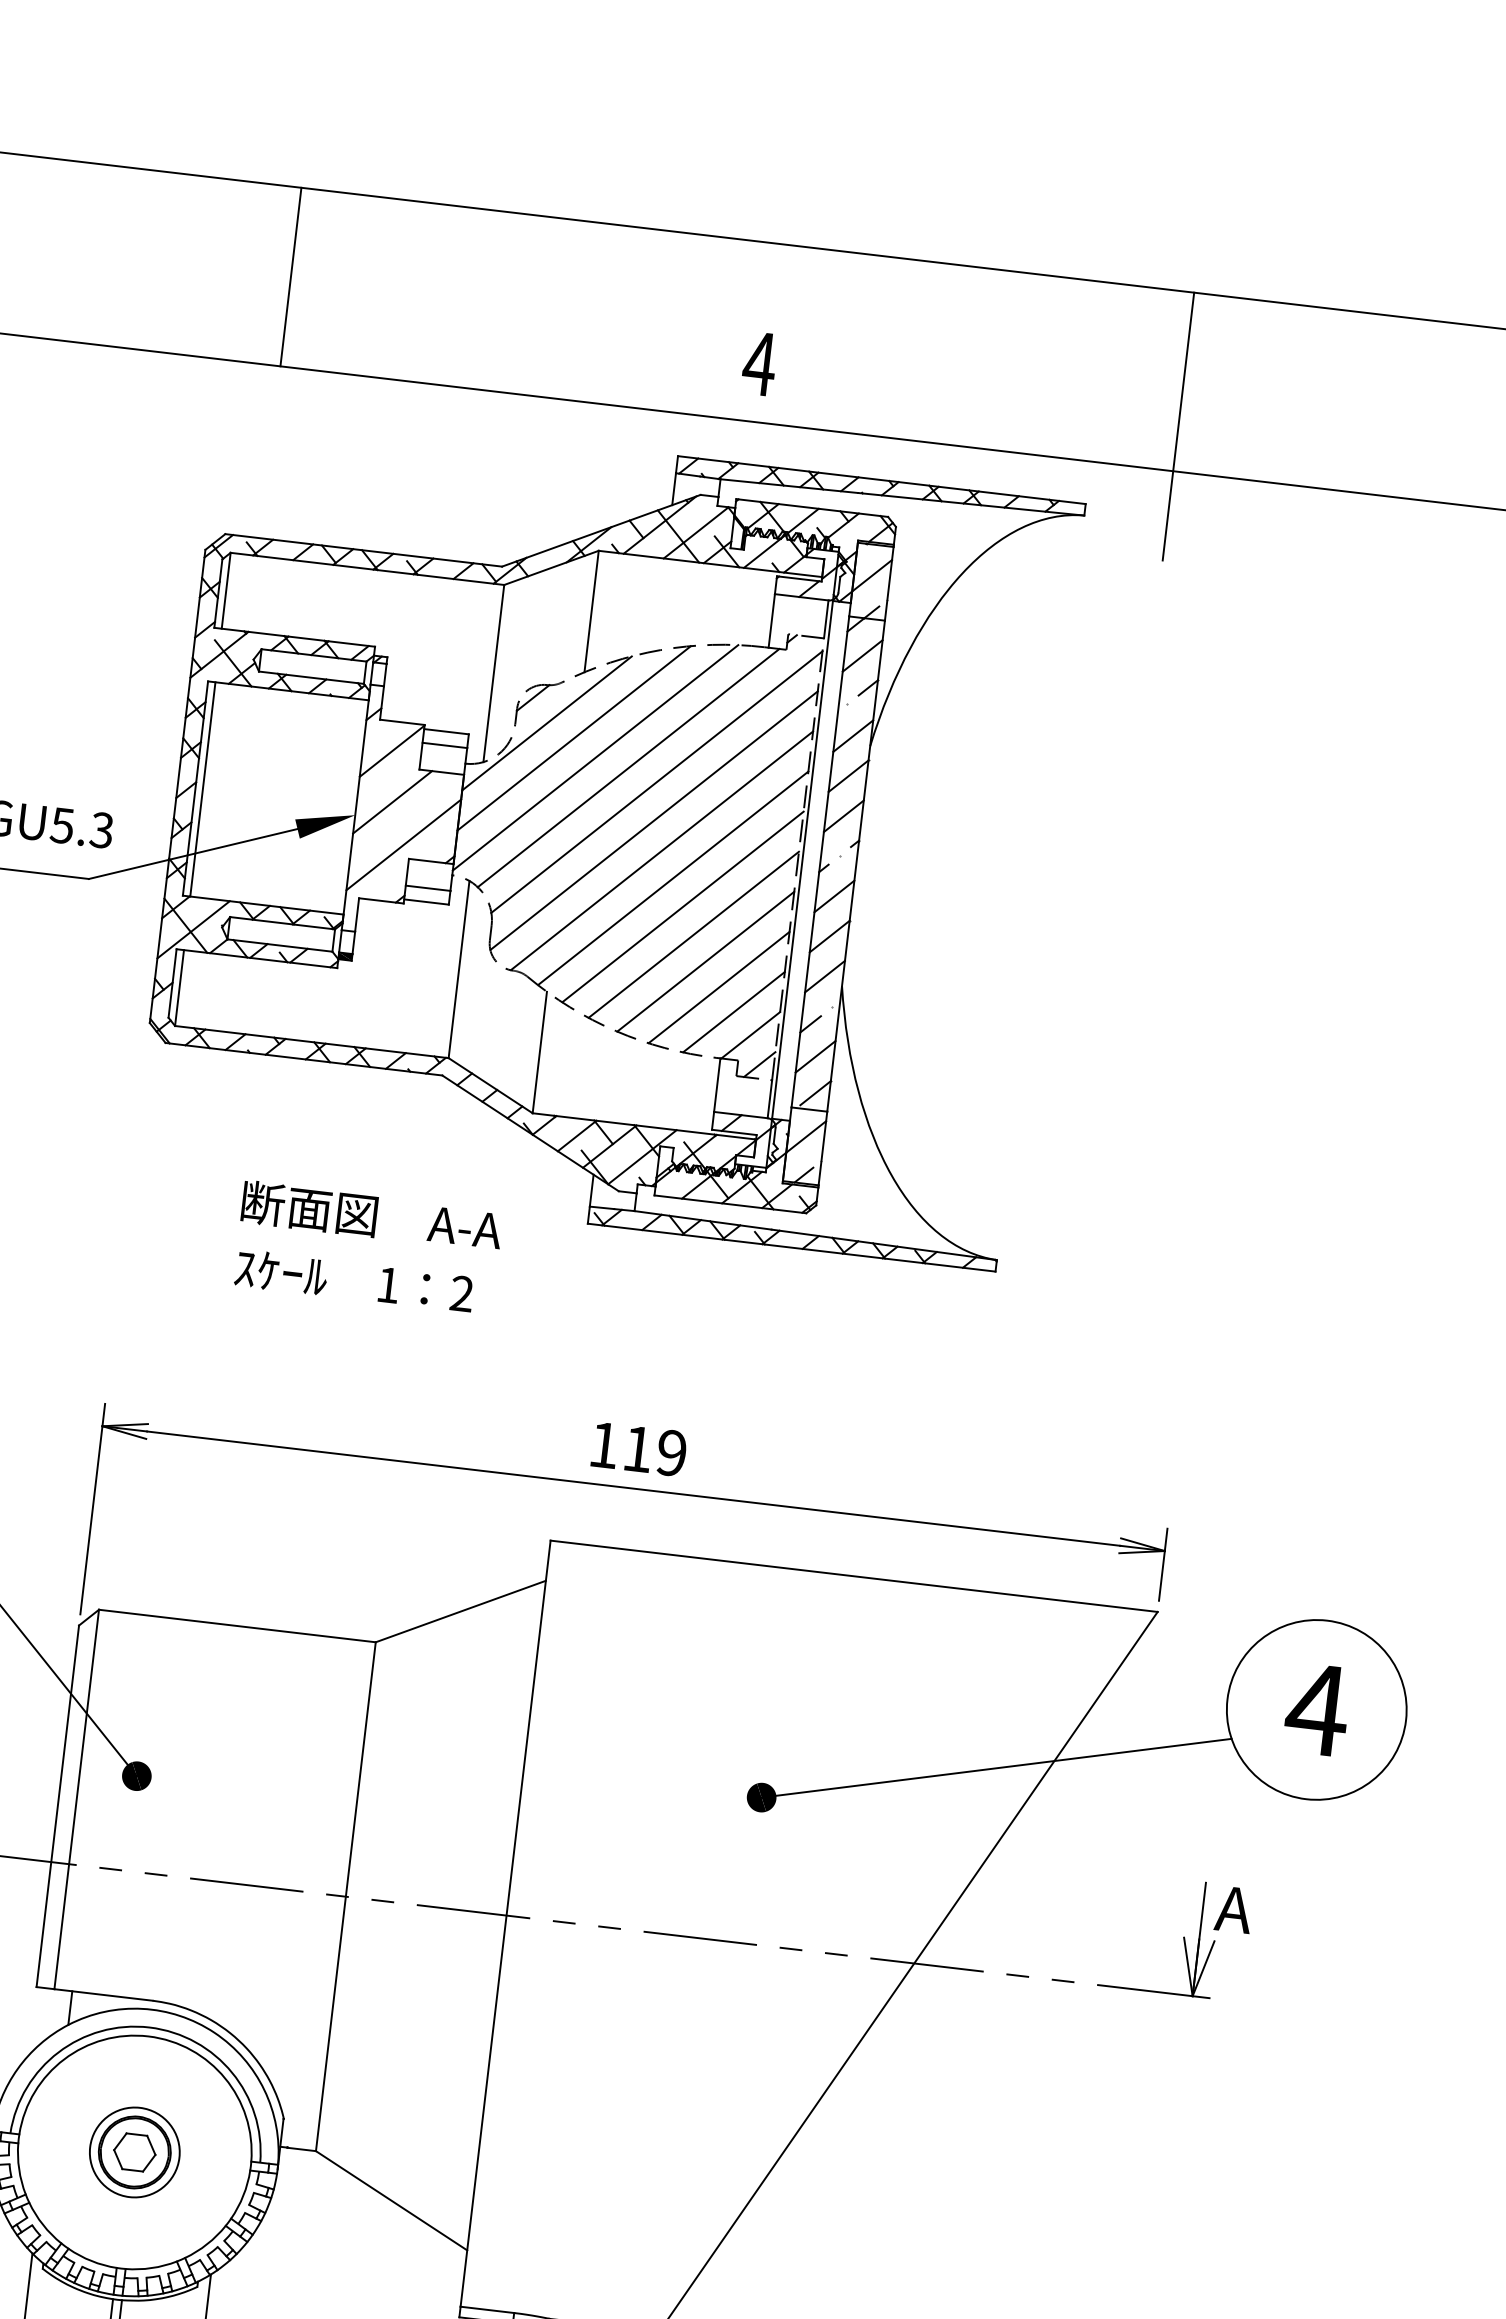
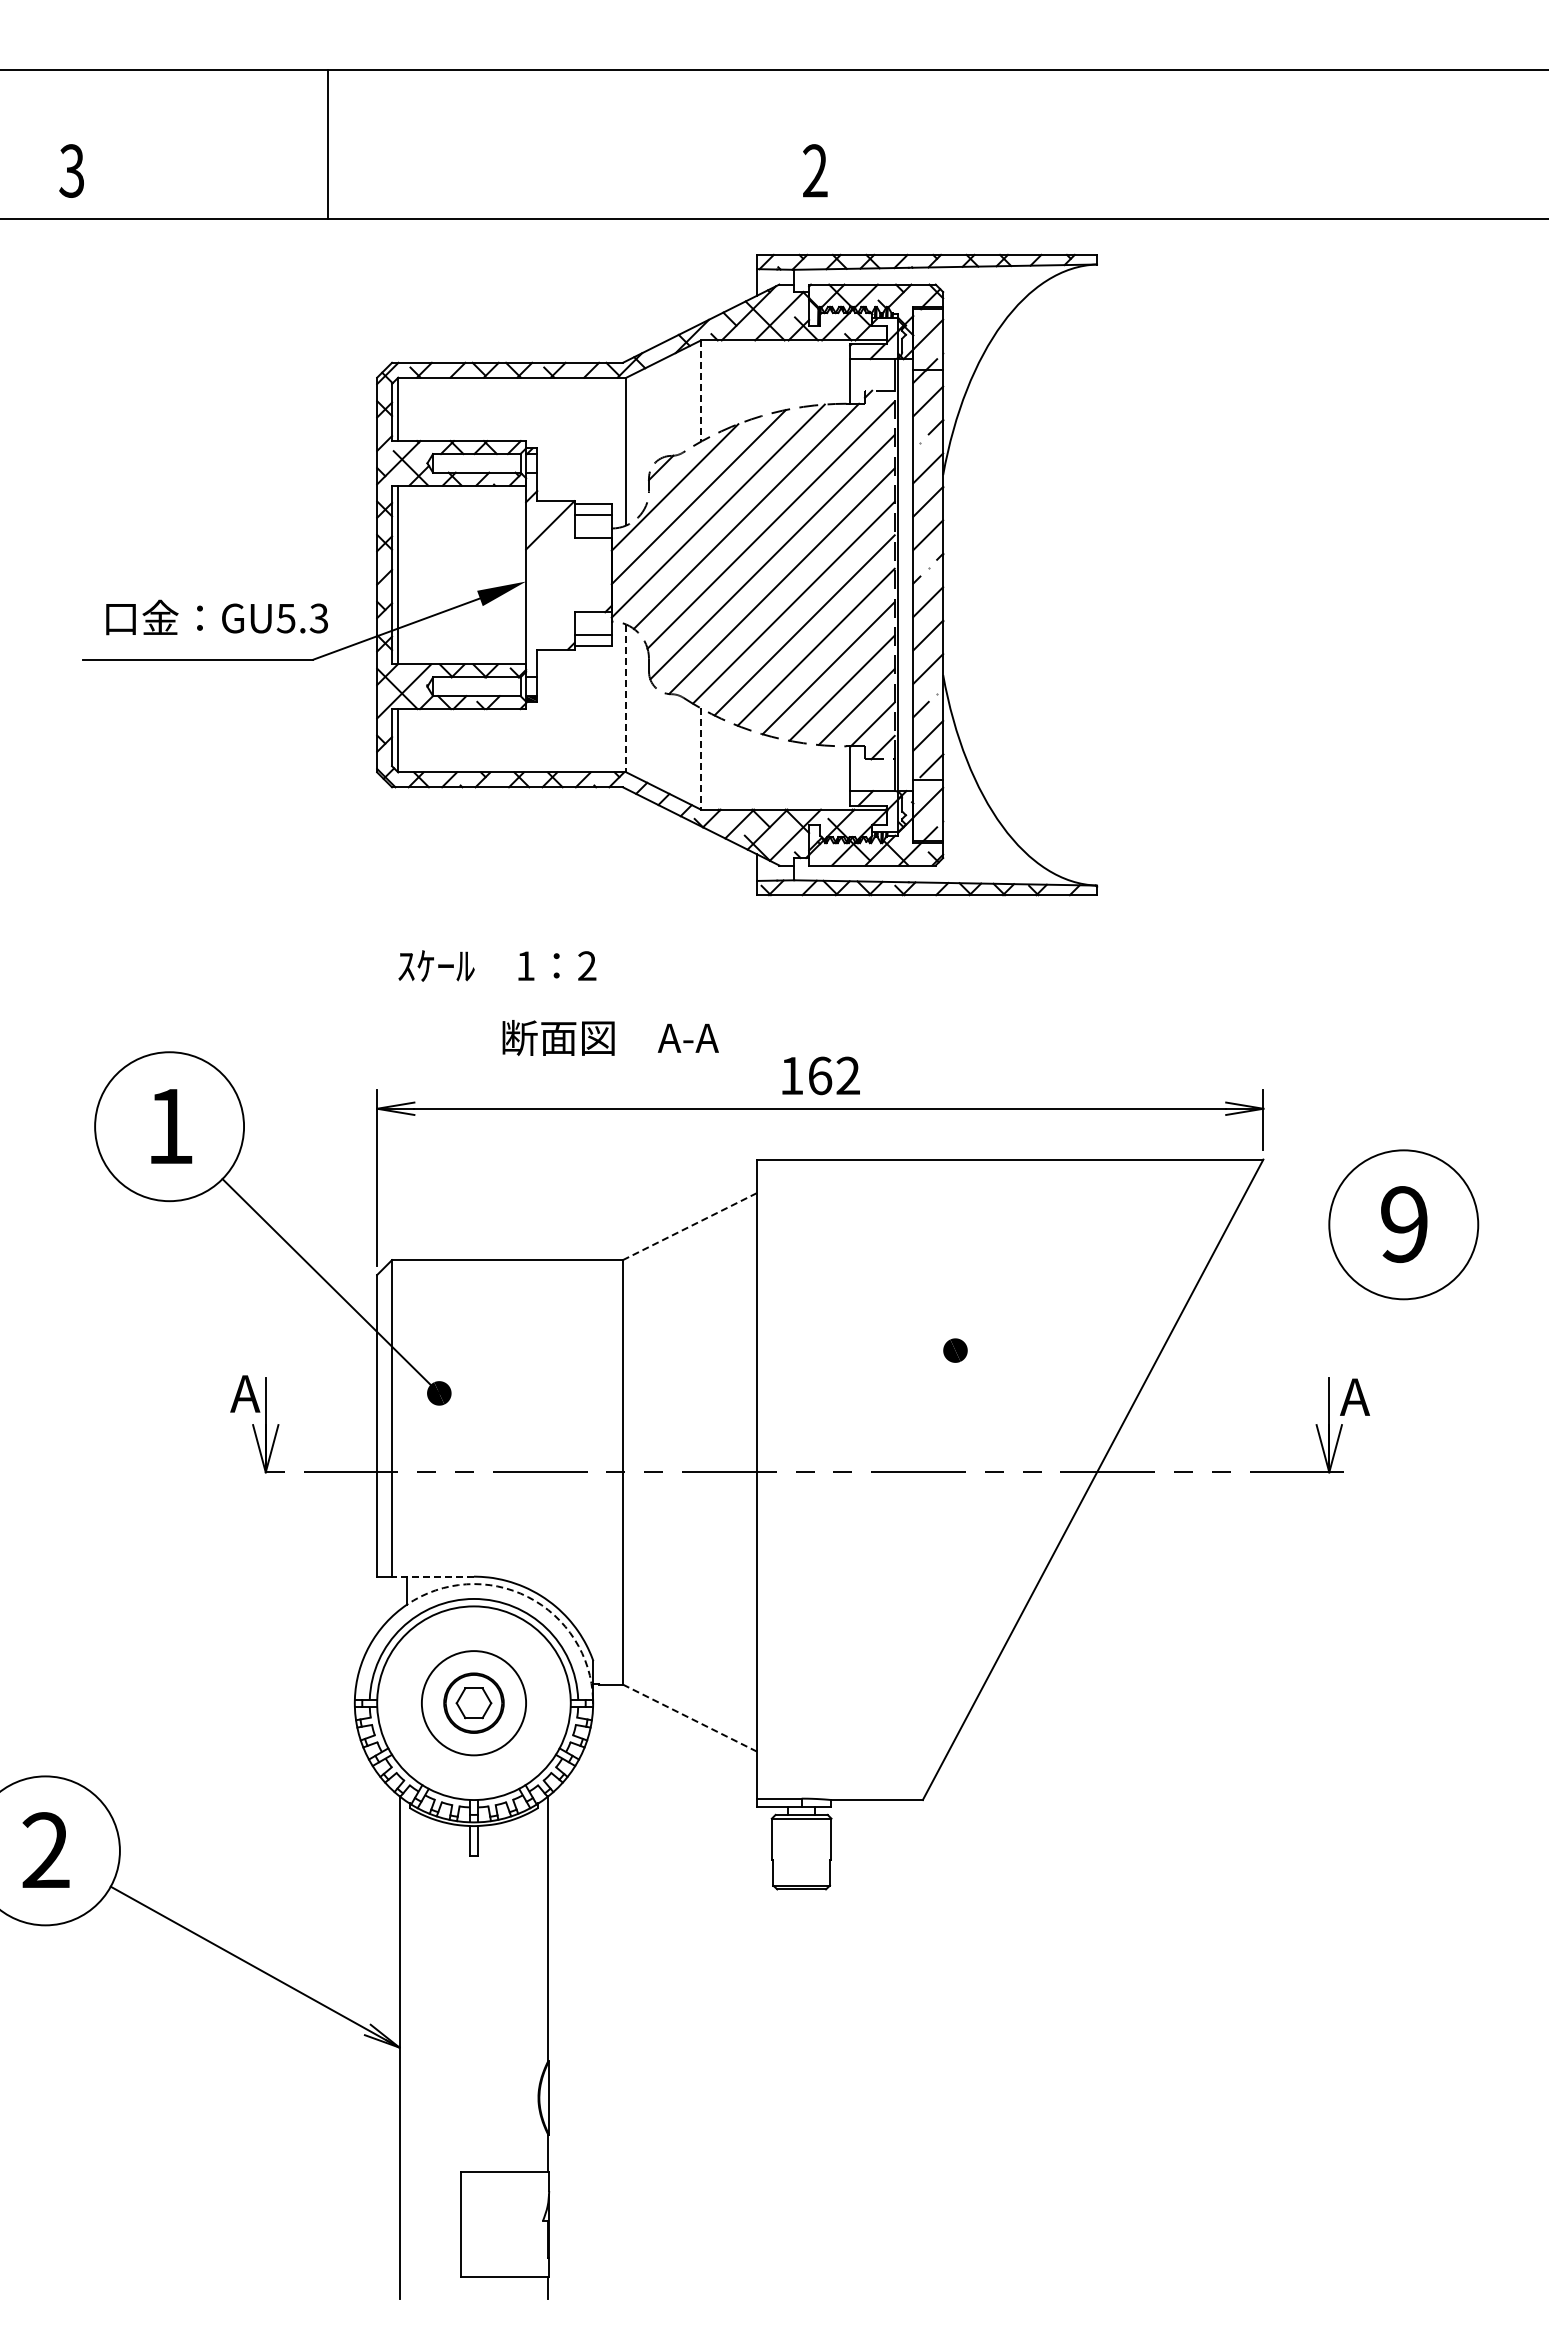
line: (291, 276) -> (328, 144), moved
text: (758, 363) -> (814, 170), 4 -> 2
line: (1178, 425) -> (1165, 181), removed
line: (591, 611) -> (700, 391), solid -> dashed
line: (392, 801) -> (555, 566), removed
line: (403, 845) -> (568, 601), removed
line: (459, 969) -> (626, 698), solid -> dashed
line: (539, 1053) -> (700, 759), solid -> dashed
text: (371, 1215) -> (610, 1037), moved
text: (354, 1280) -> (497, 965), moved
text: (655, 1450) -> (834, 1075), 119 -> 162
line: (460, 1611) -> (689, 1226), solid -> dashed
text: (1316, 1709) -> (1403, 1224), 4 -> 9
line: (996, 1767) -> (1145, 1303), removed
line: (104, 1994) -> (433, 1576), solid -> dashed
arc: (215, 2033) -> (528, 1597), solid -> dashed
circle: (134, 2151) -> (473, 1702), size x1.4
line: (391, 2201) -> (689, 1718), solid -> dashed

